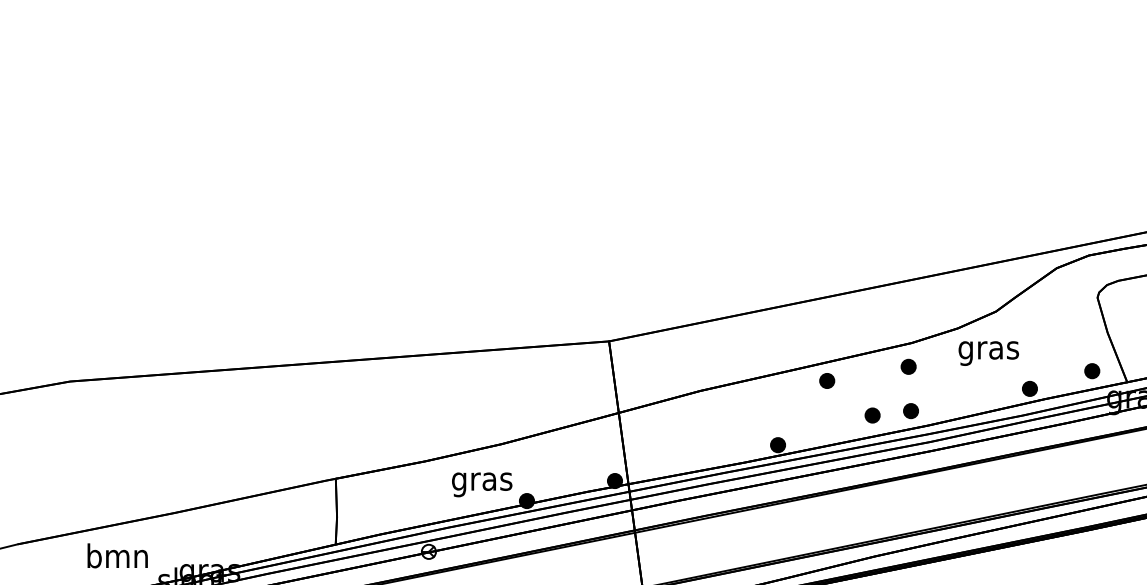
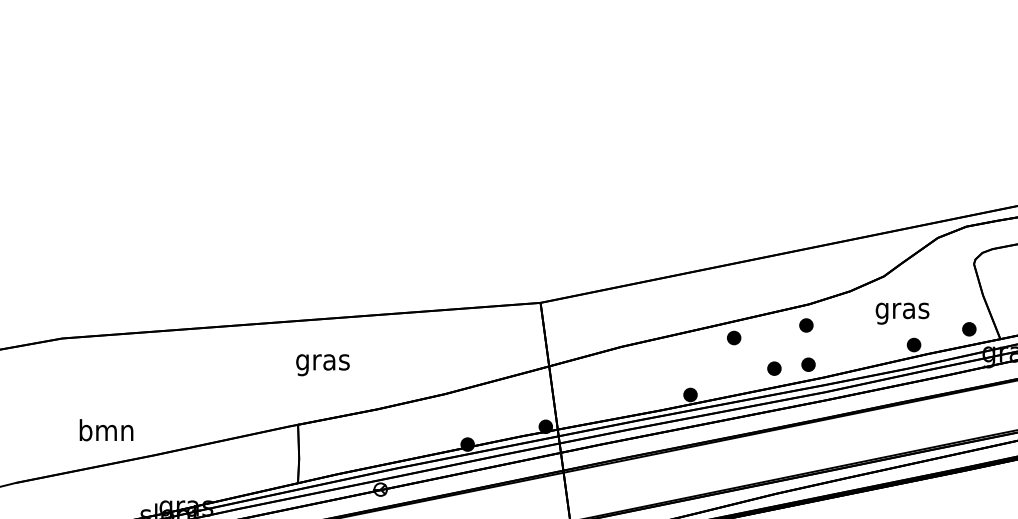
text: (988, 353) -> (902, 313), moved
text: (481, 485) -> (322, 365), moved
text: (117, 556) -> (106, 430), moved

